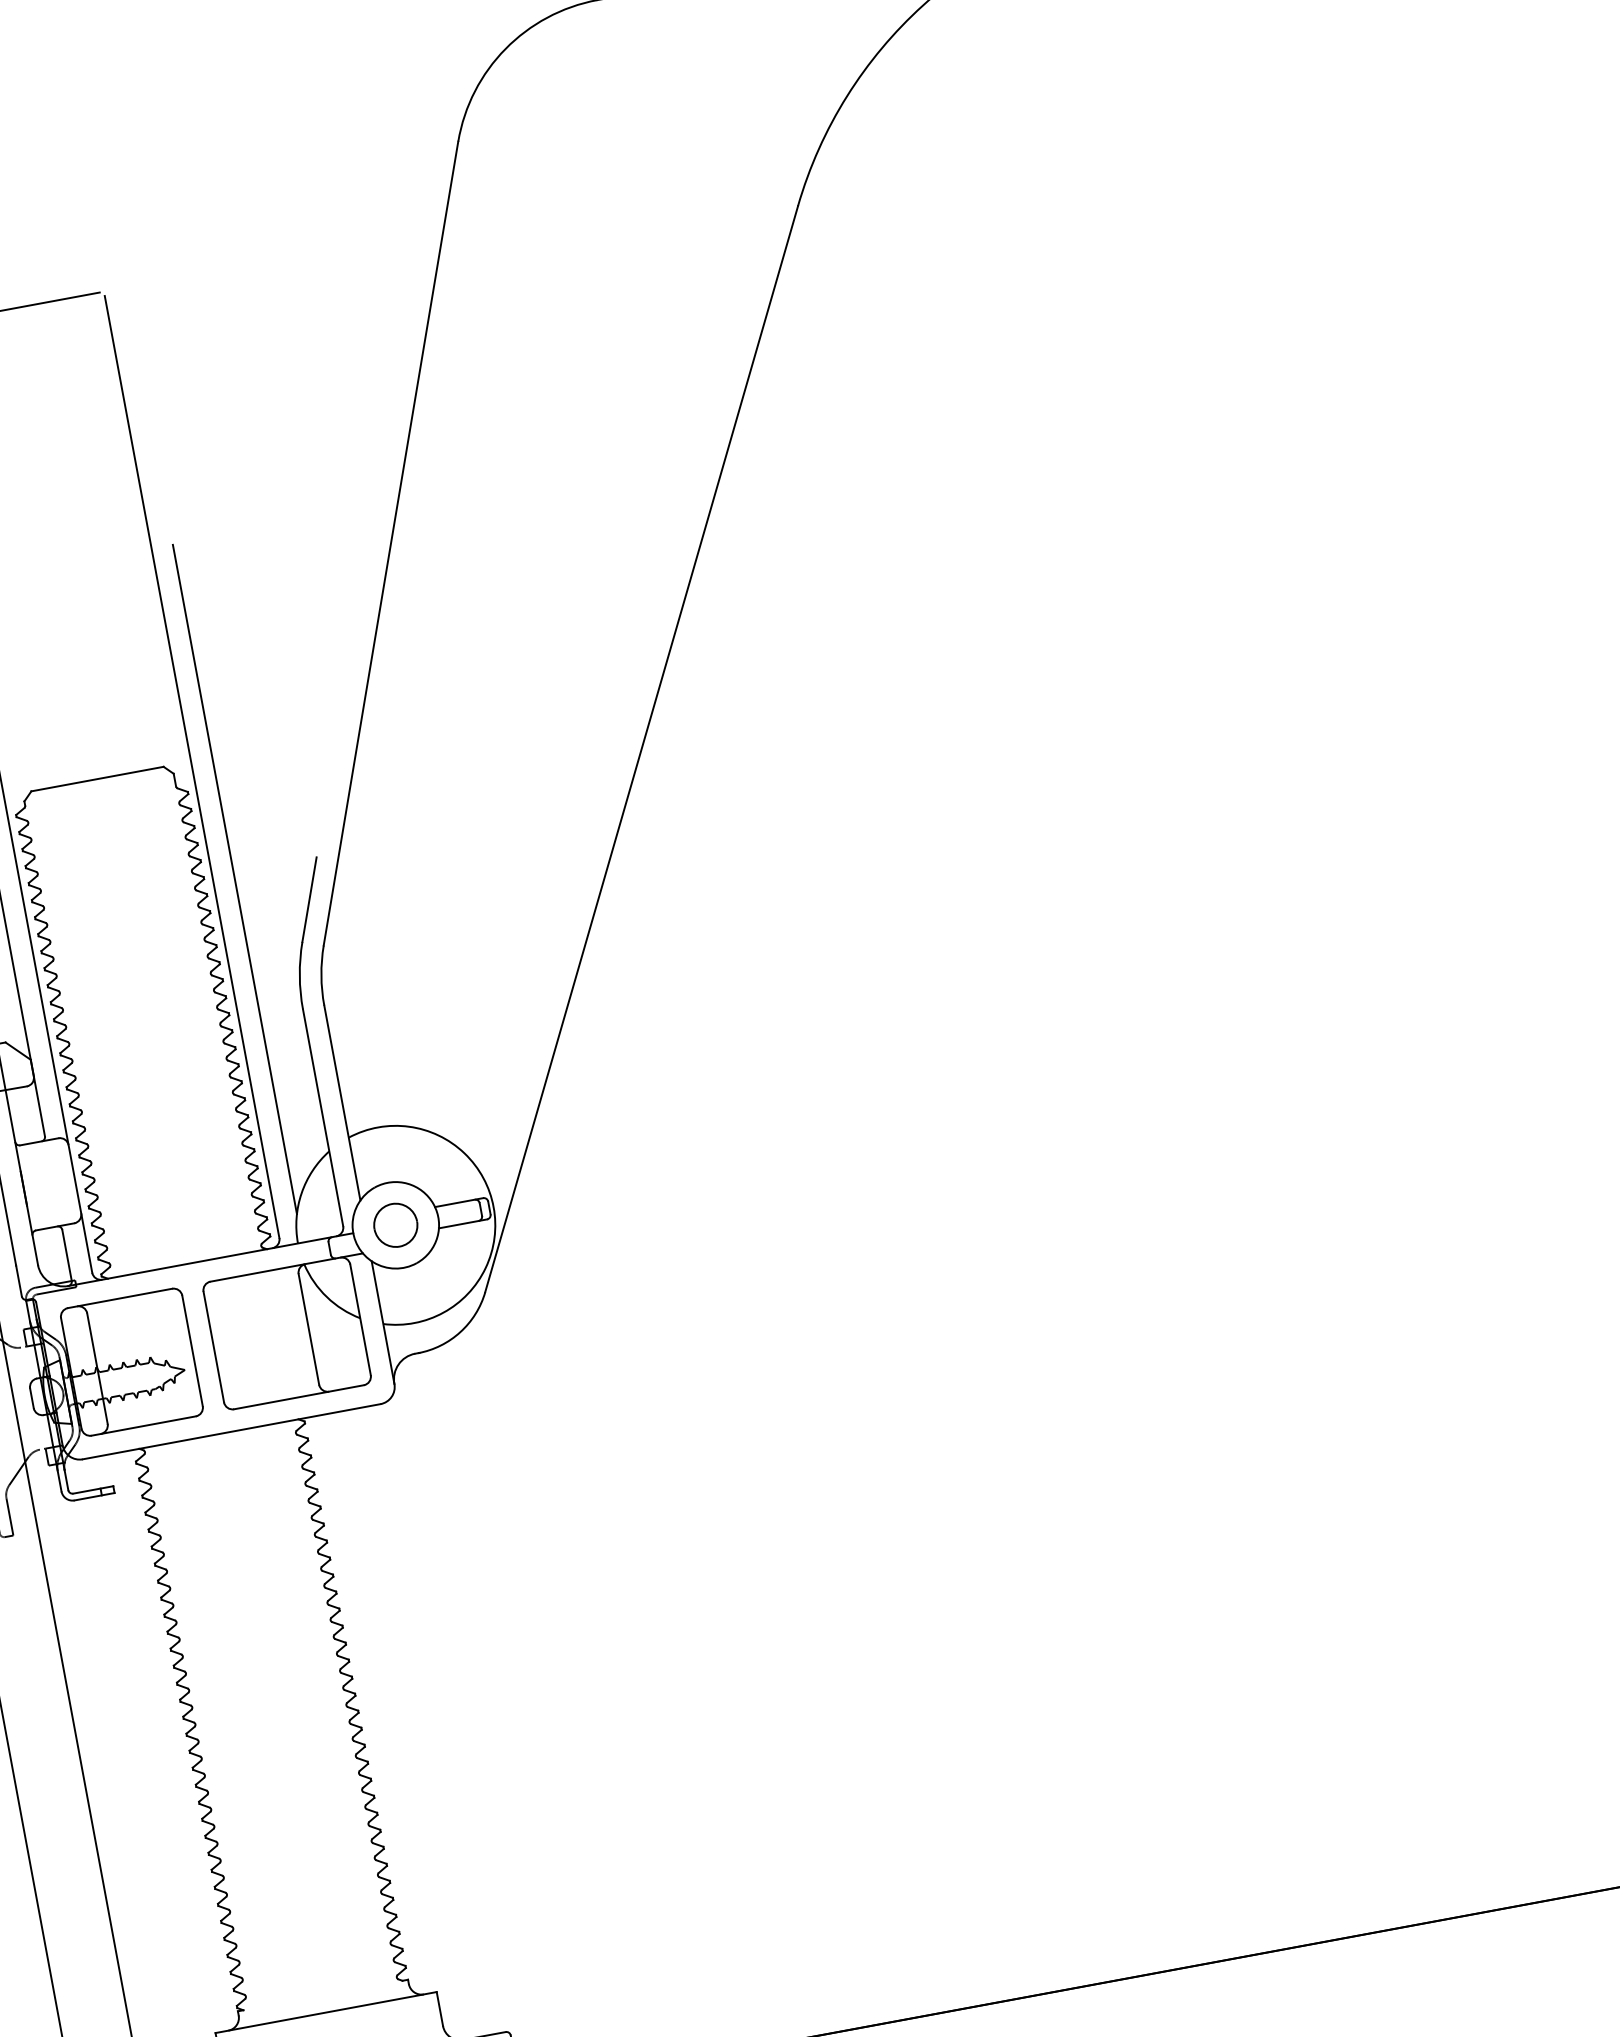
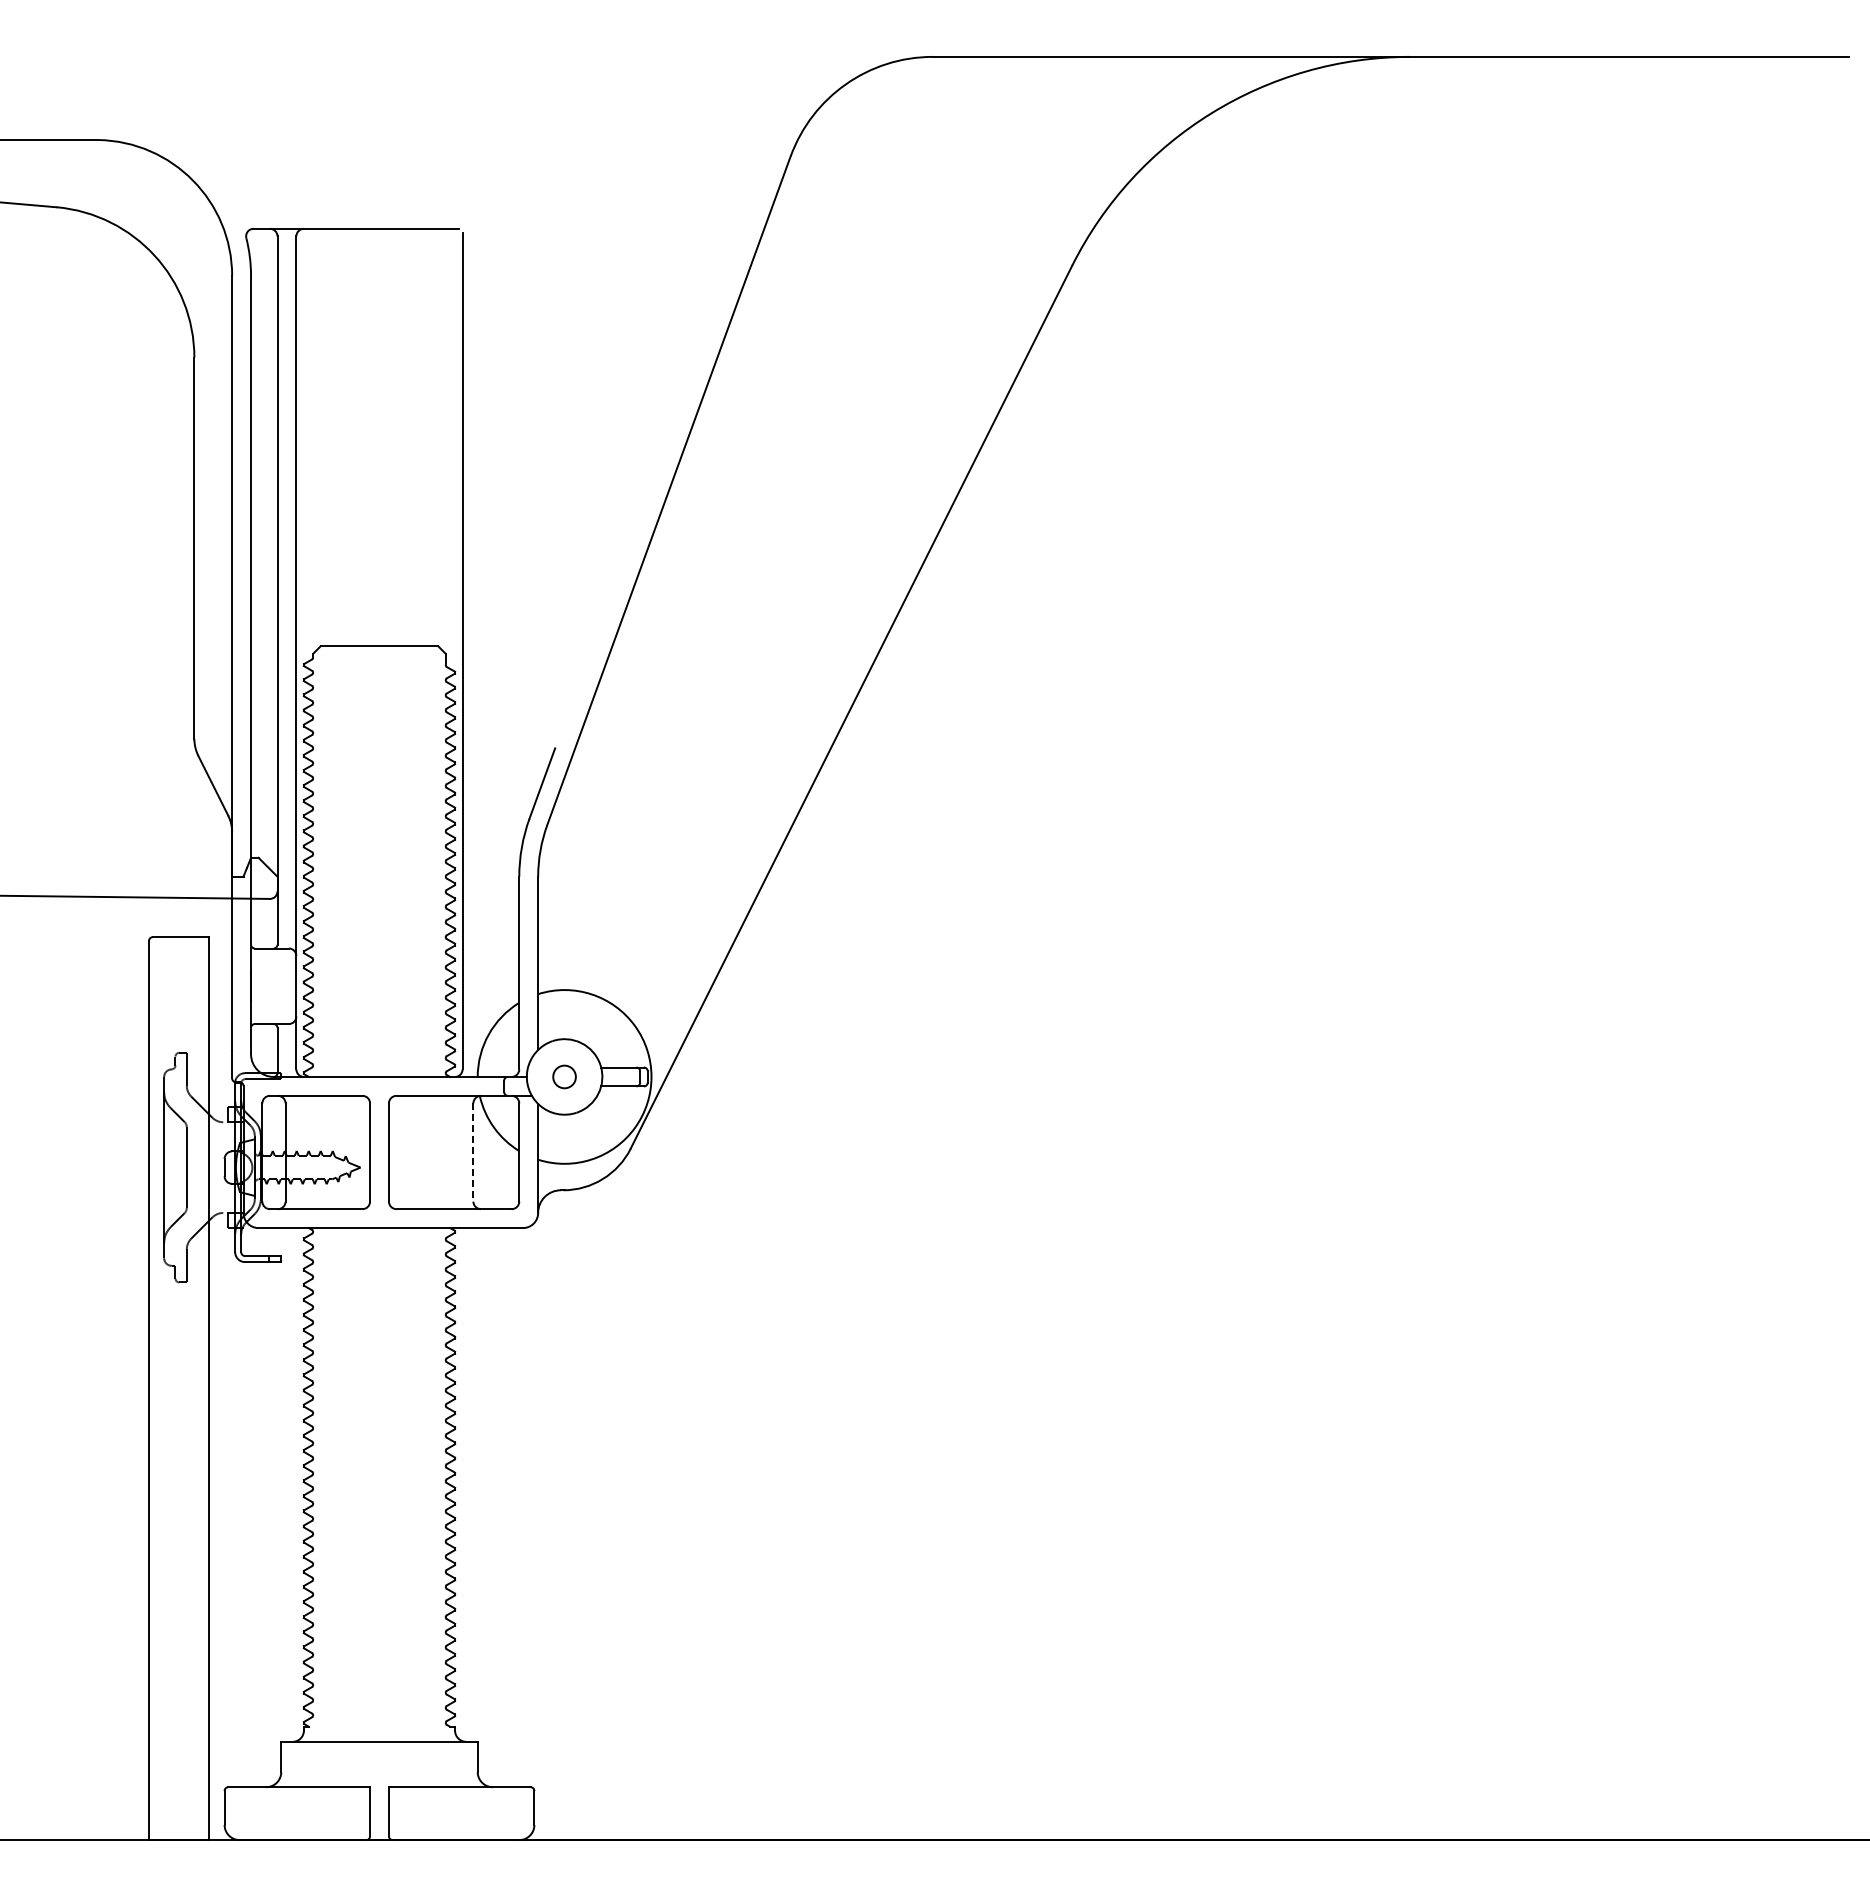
line: (234, 879) -> (481, 754), removed
part: (395, 1224) -> (564, 1076), size x0.6
line: (309, 1330) -> (473, 1153), solid -> dashed

